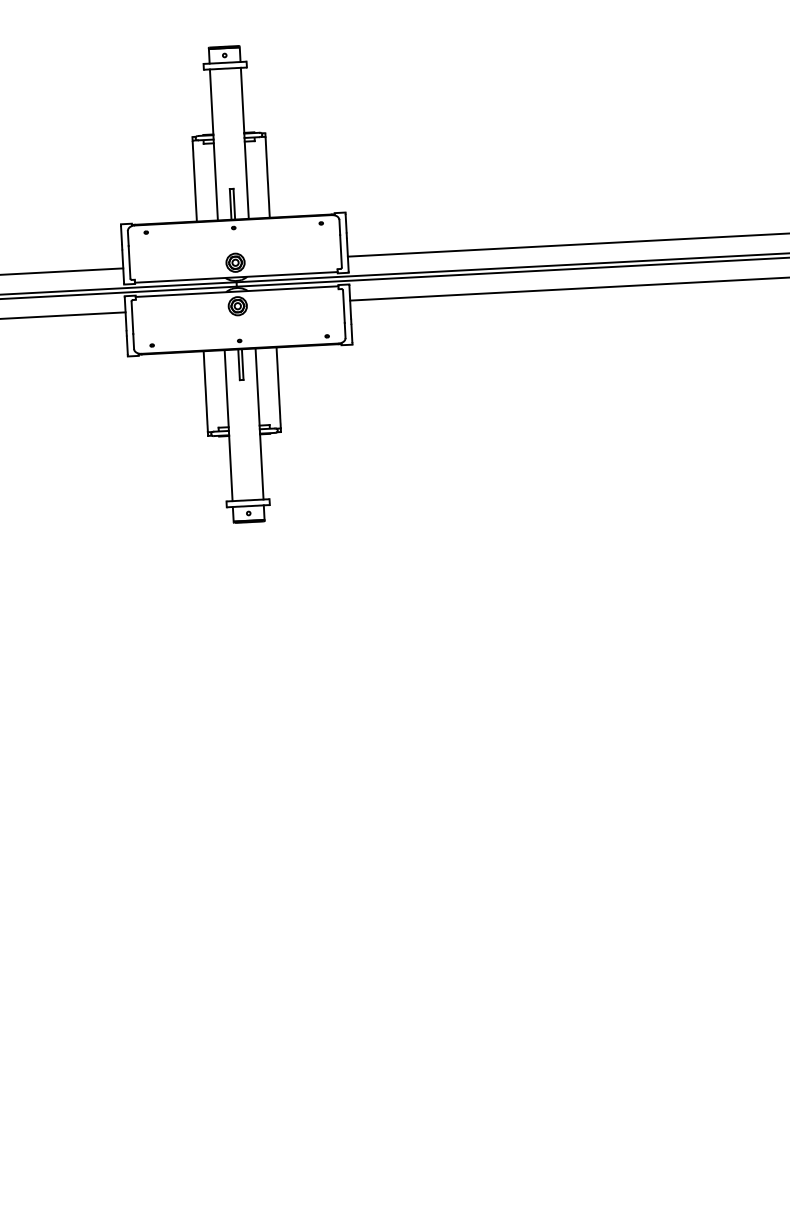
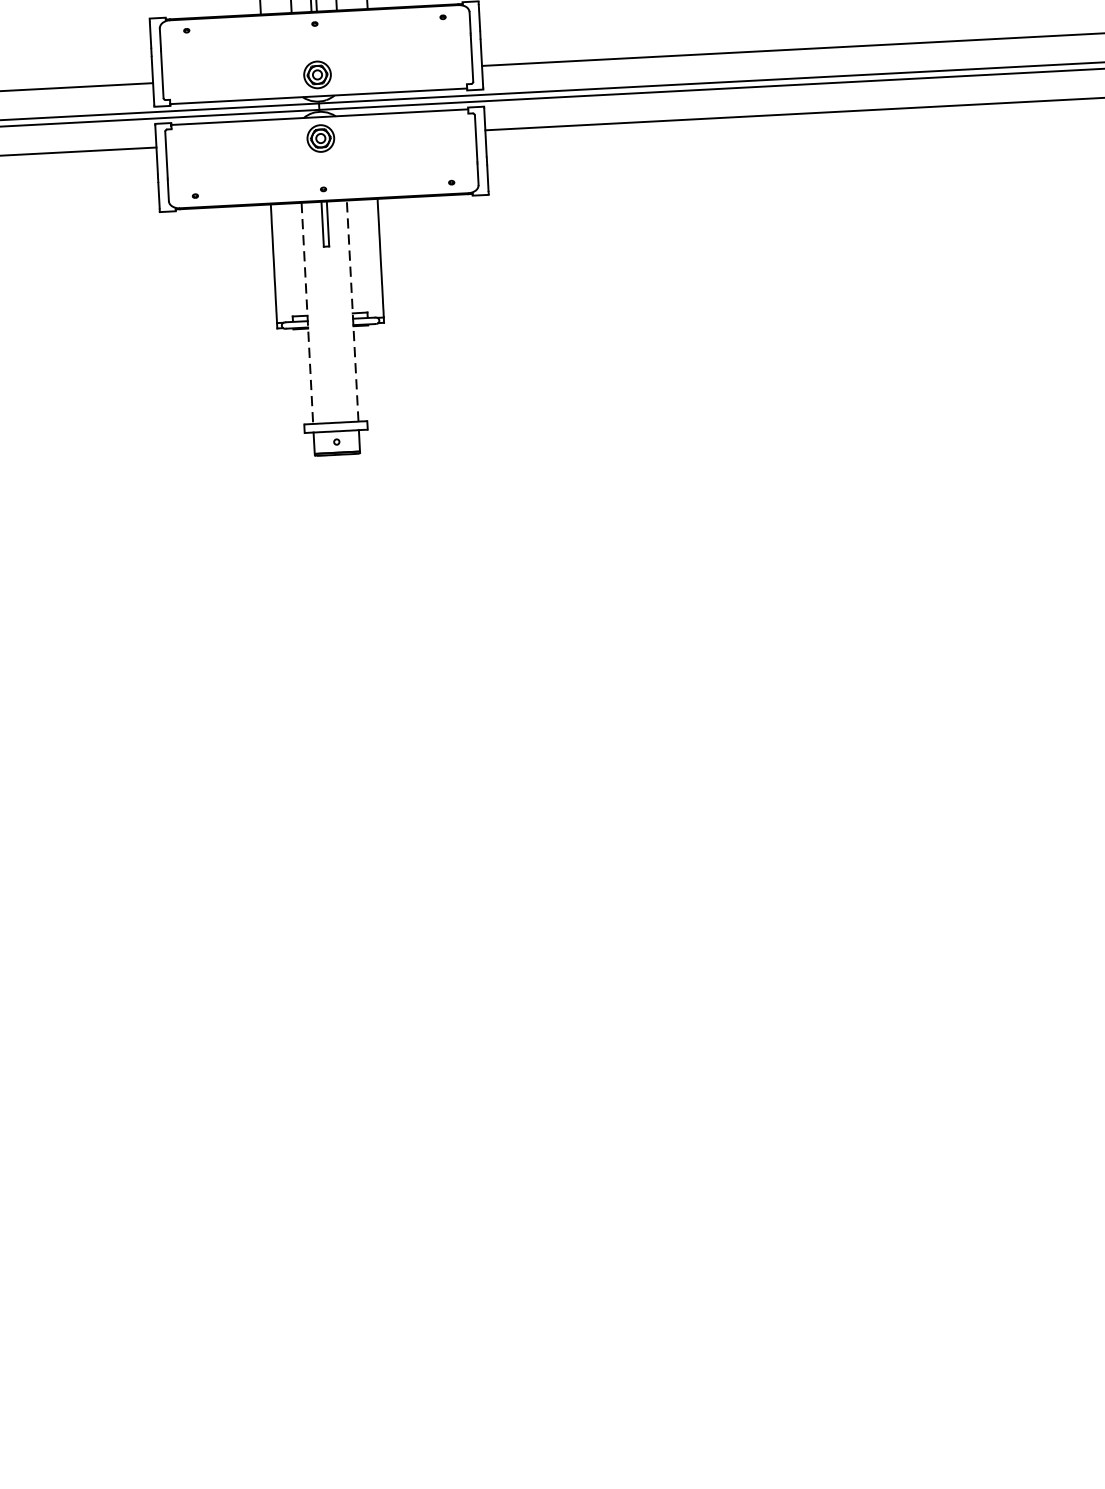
line: (259, 424) -> (352, 311), solid -> dashed
line: (228, 425) -> (307, 313), solid -> dashed

